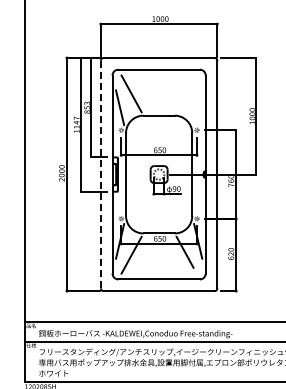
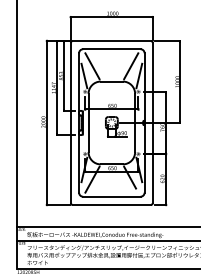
line: (186, 93) -> (131, 65), added
line: (198, 107) -> (139, 75), added
line: (100, 174) -> (70, 122), dashed -> solid

